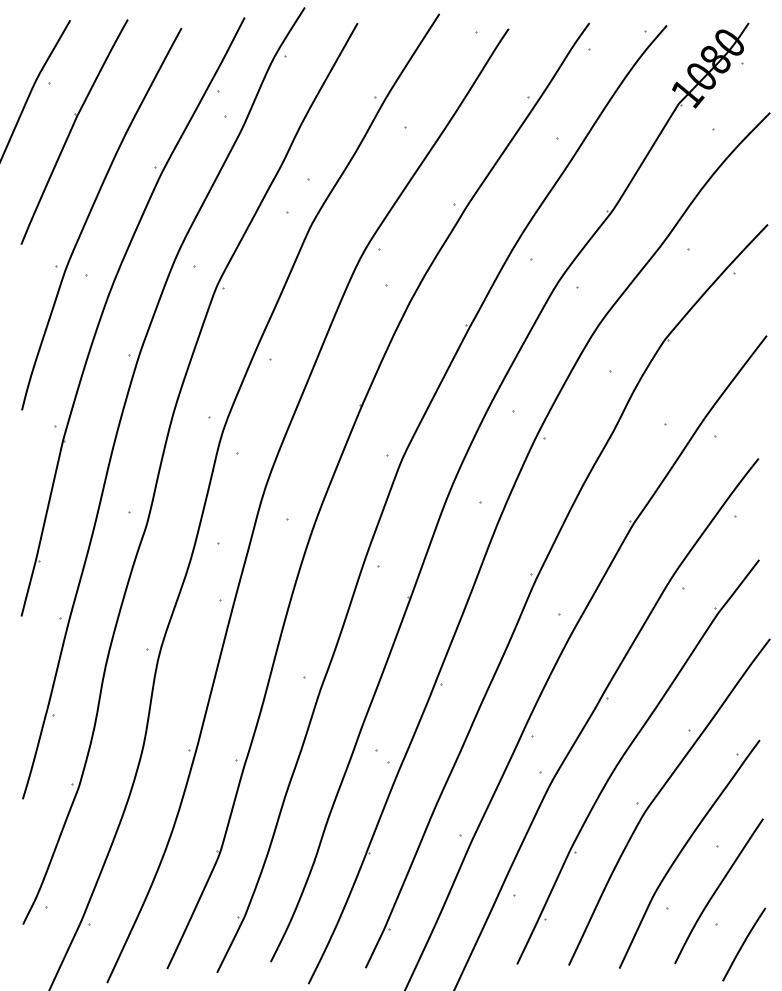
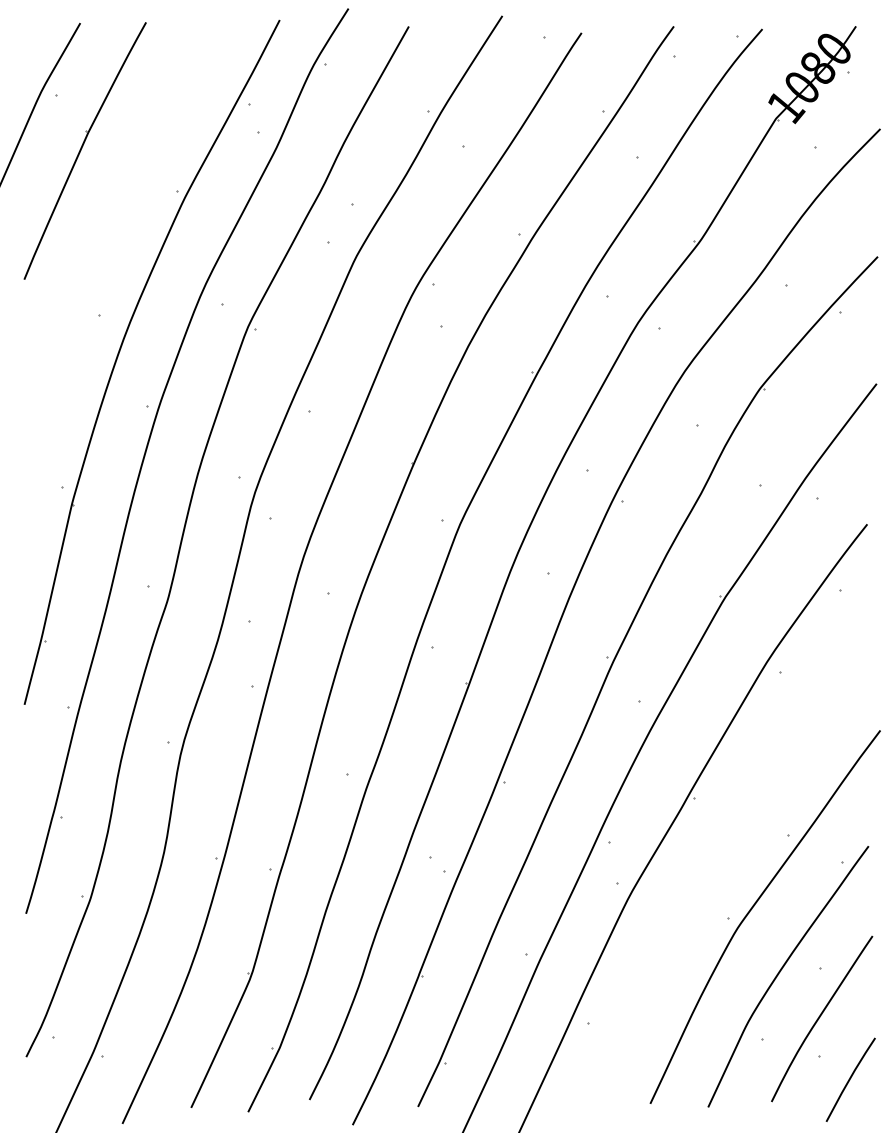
part: (90, 214) -> (103, 245), removed
part: (625, 754) -> (715, 862), removed

